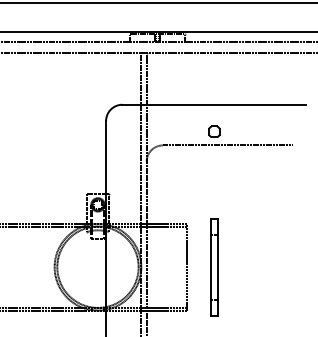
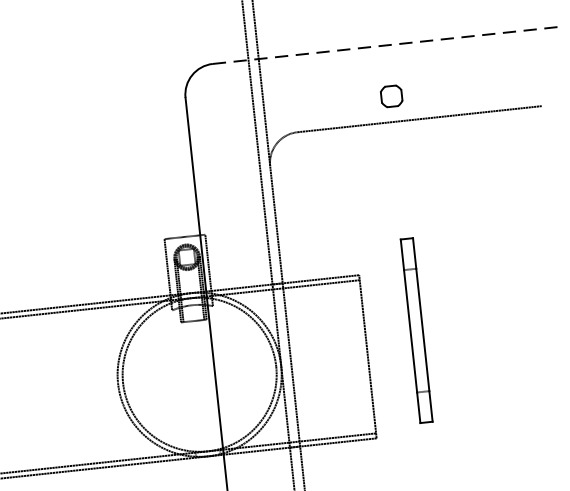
line: (214, 104) -> (386, 44), solid -> dashed
part: (214, 267) -> (416, 331), moved

